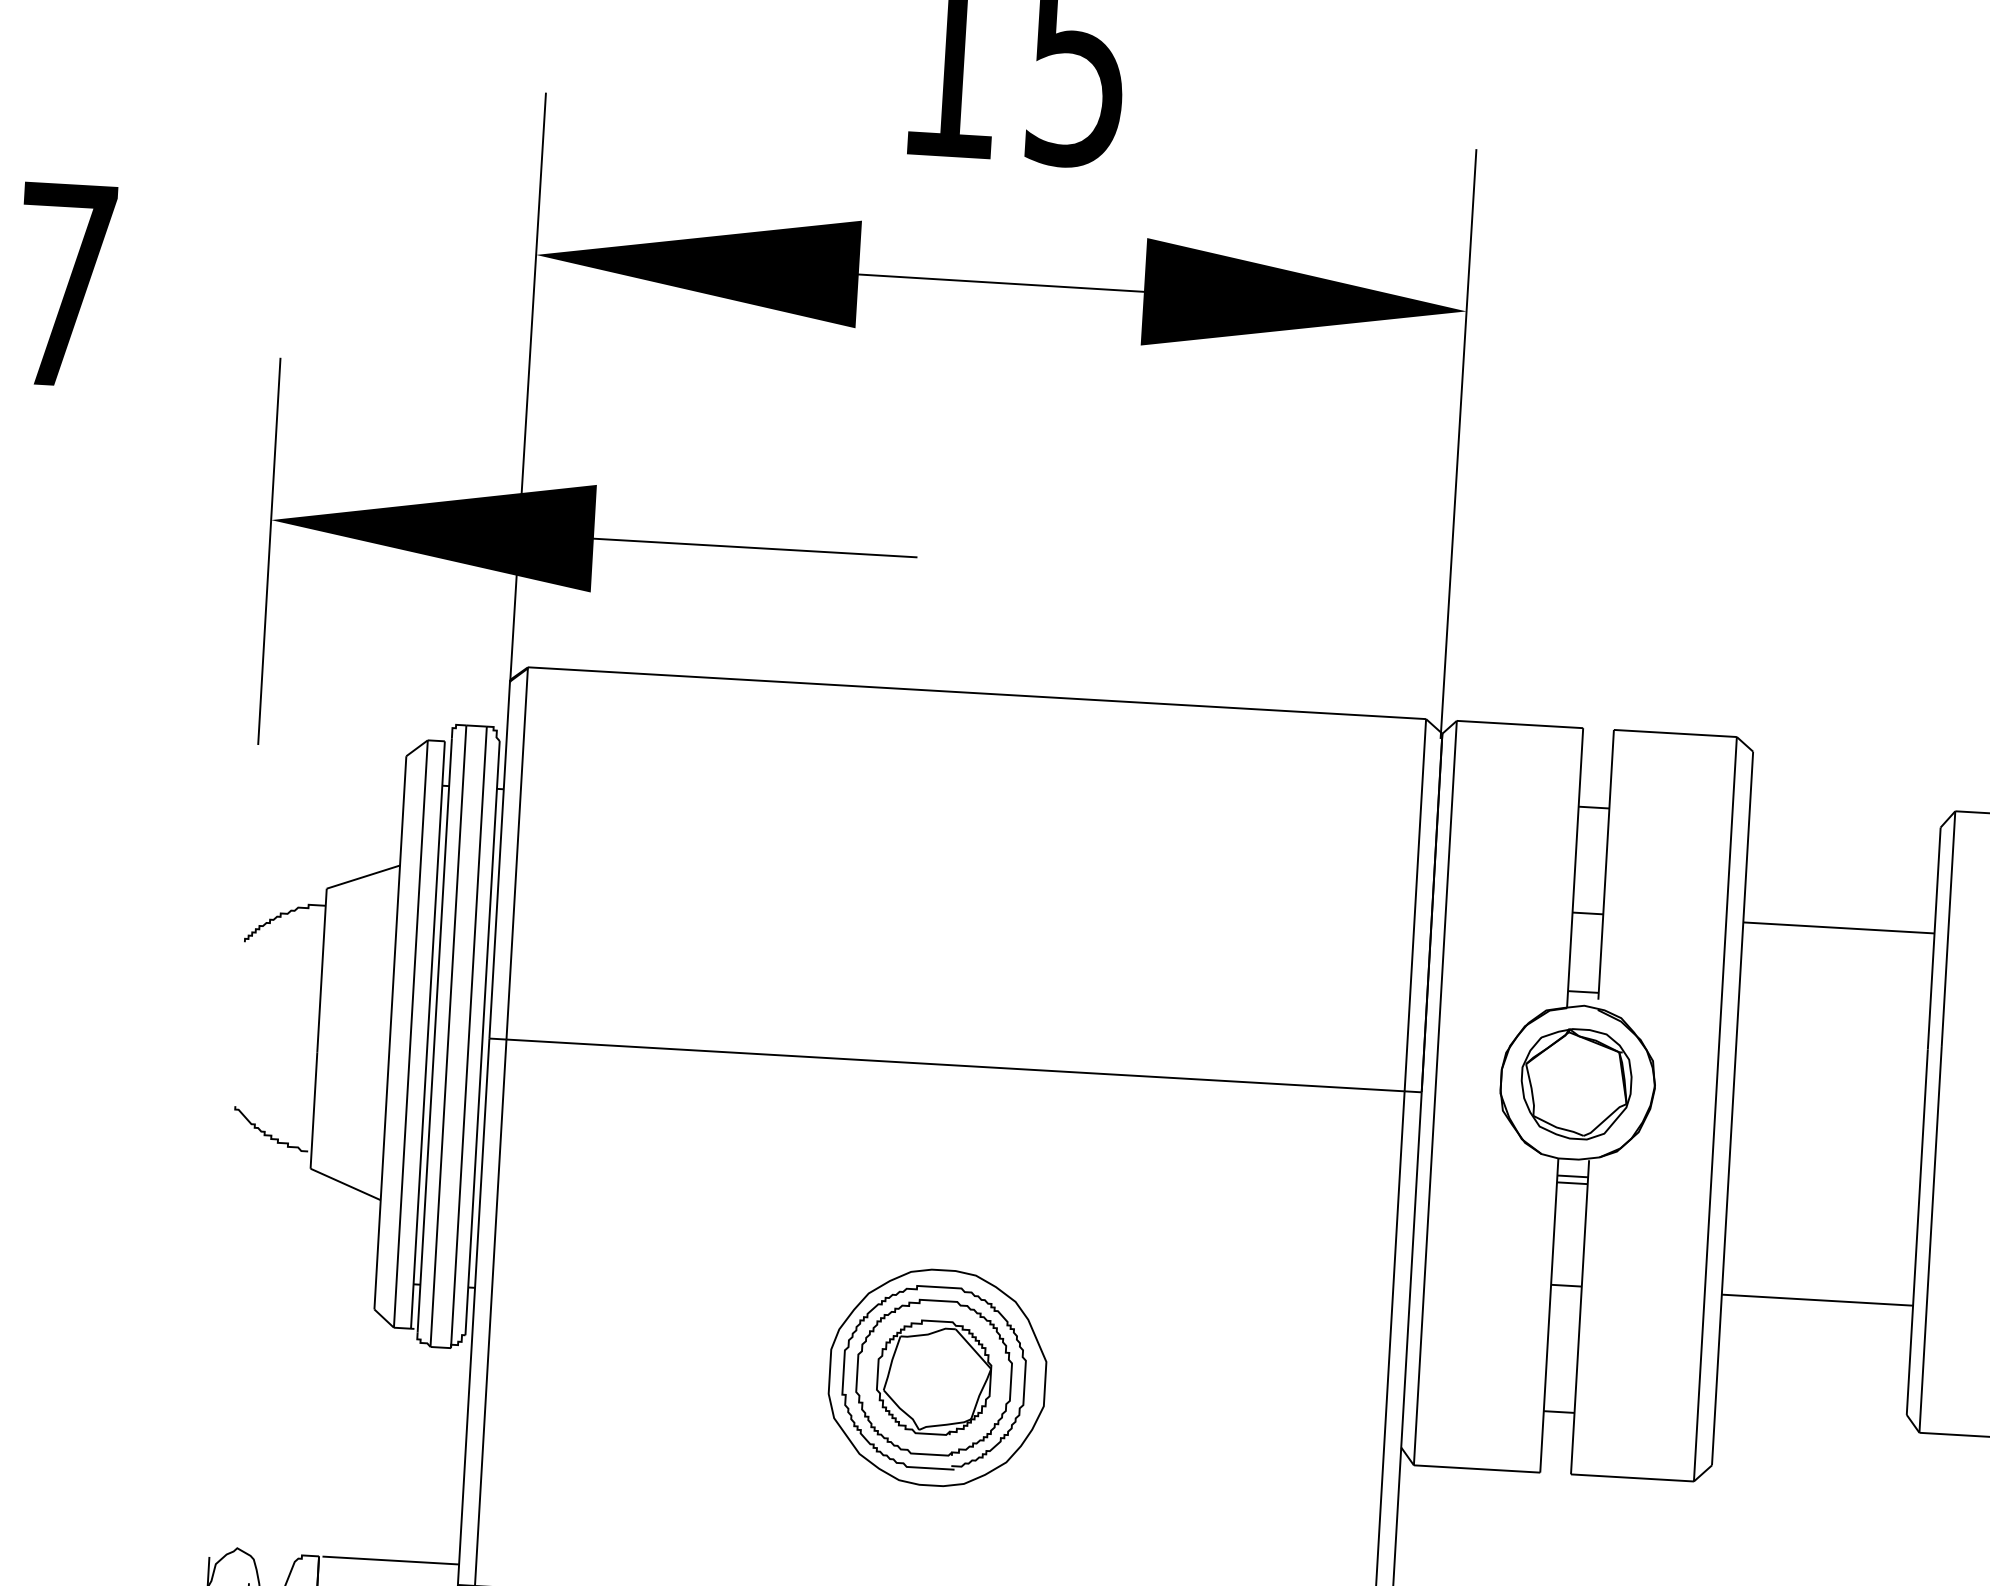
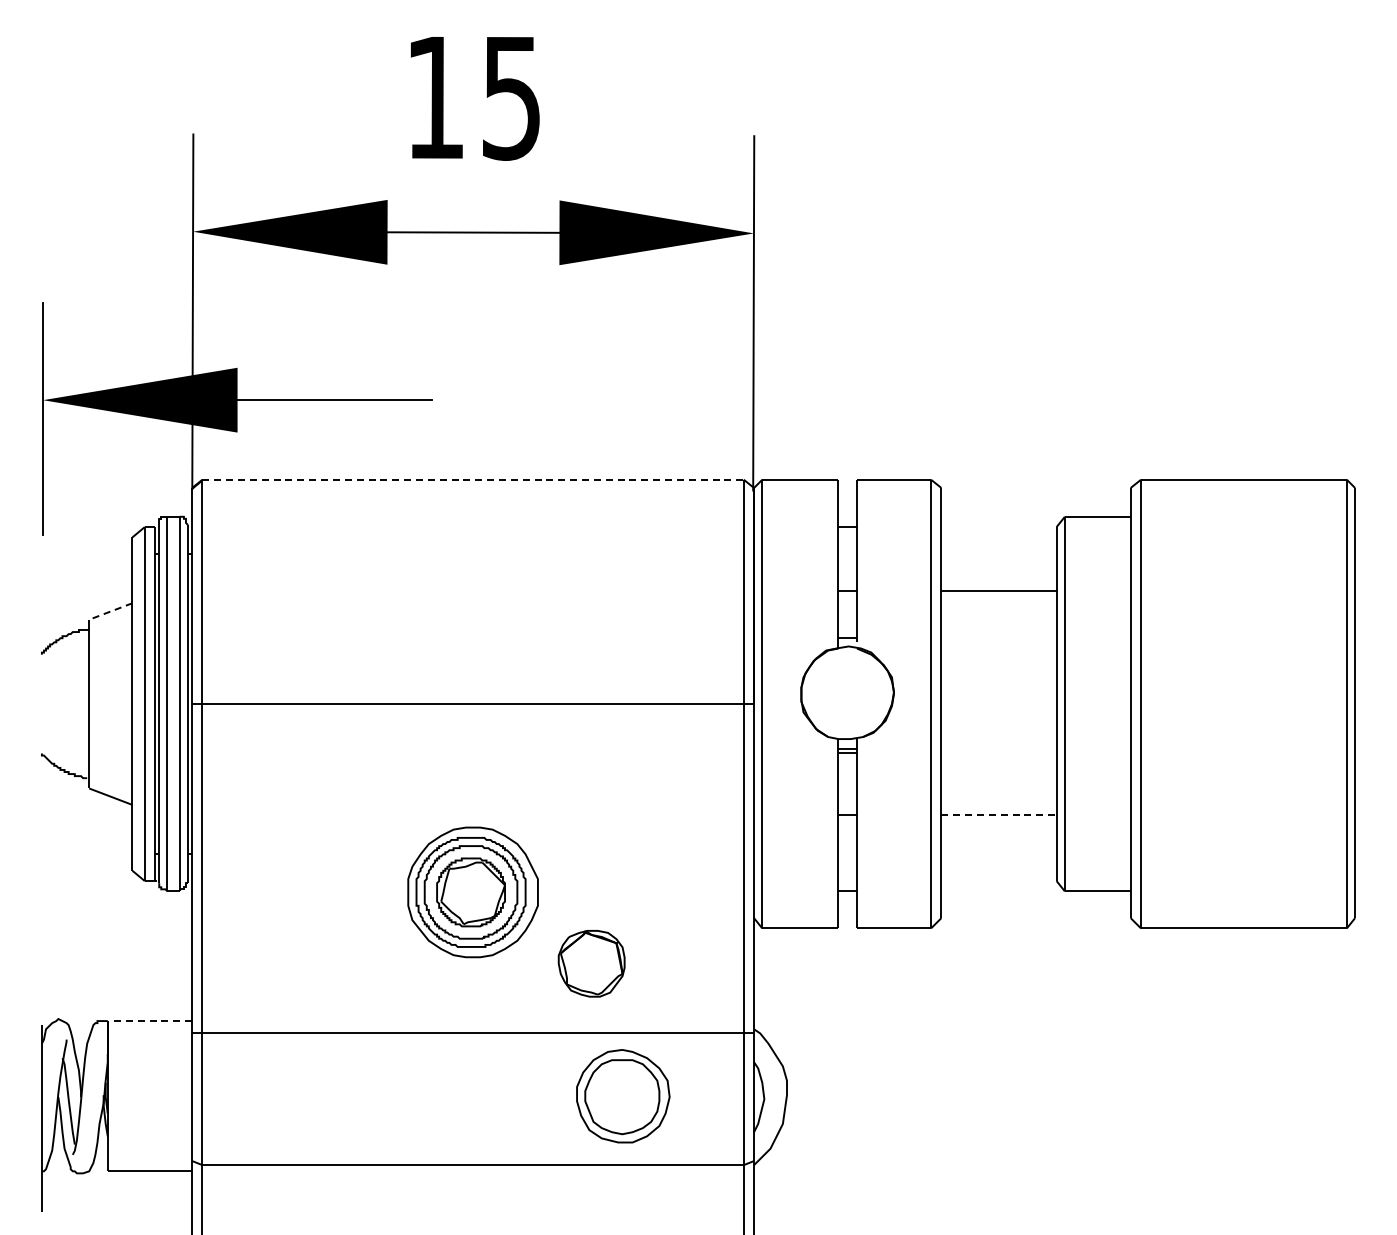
line: (977, 692) -> (473, 479), solid -> dashed
line: (362, 877) -> (110, 611), solid -> dashed
part: (1576, 1083) -> (591, 963), moved
line: (1818, 1300) -> (999, 815), solid -> dashed
line: (389, 1561) -> (150, 1021), solid -> dashed

